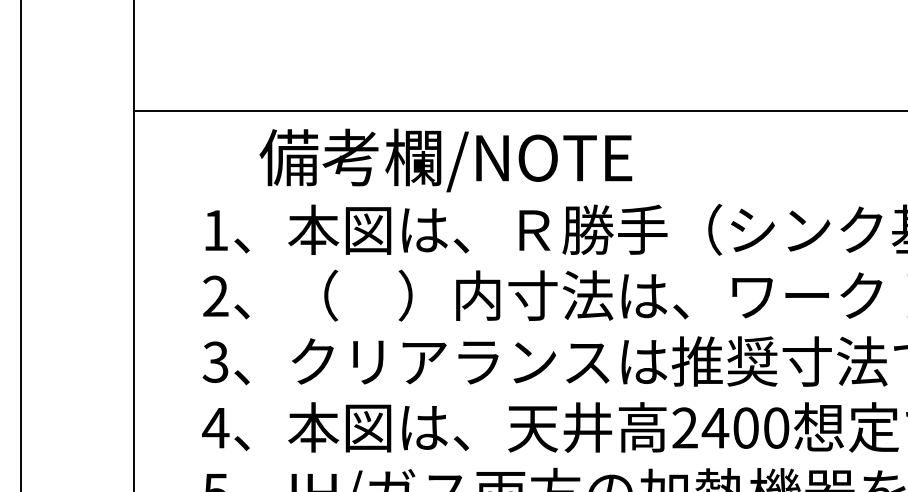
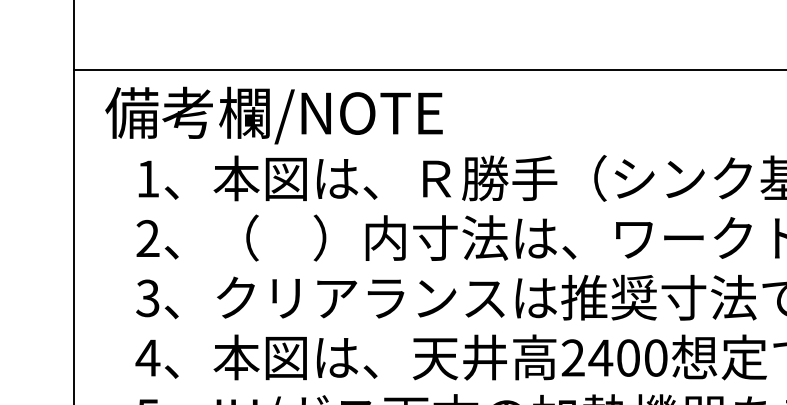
text: (445, 160) -> (273, 115), moved

